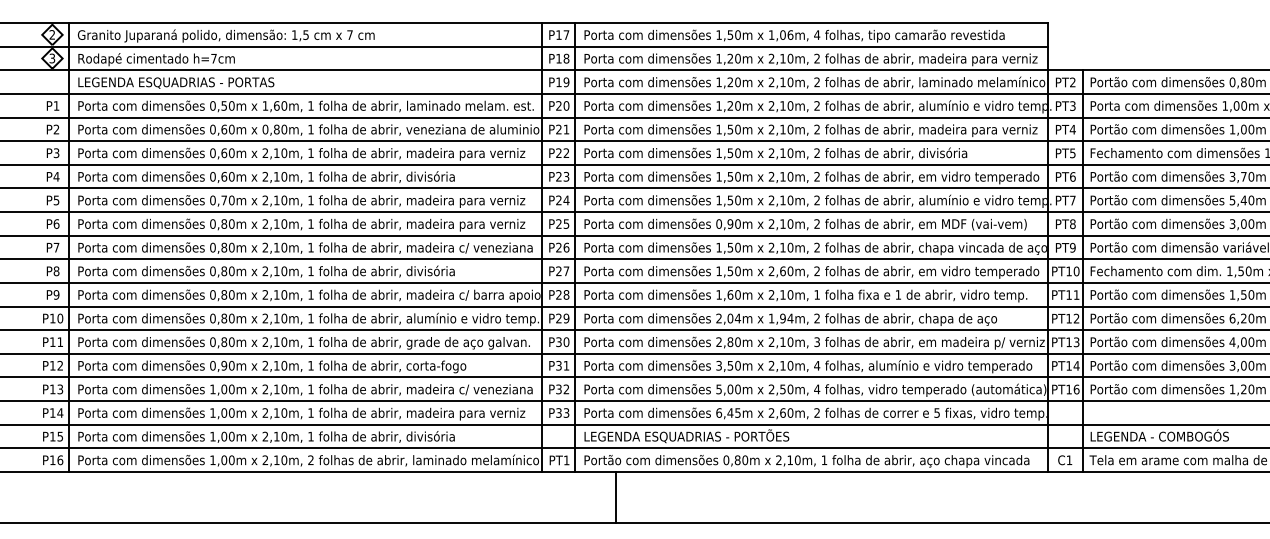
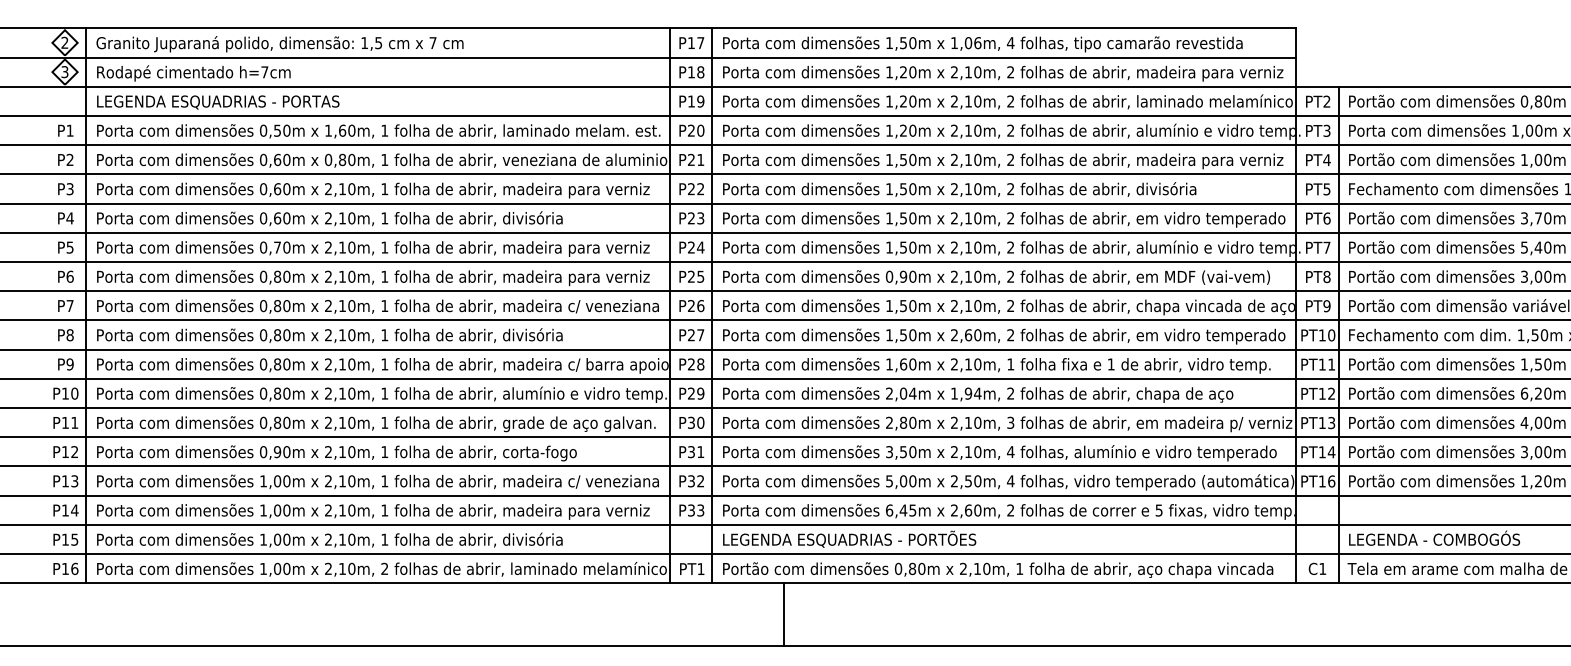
line: (616, 497) -> (784, 614), moved

